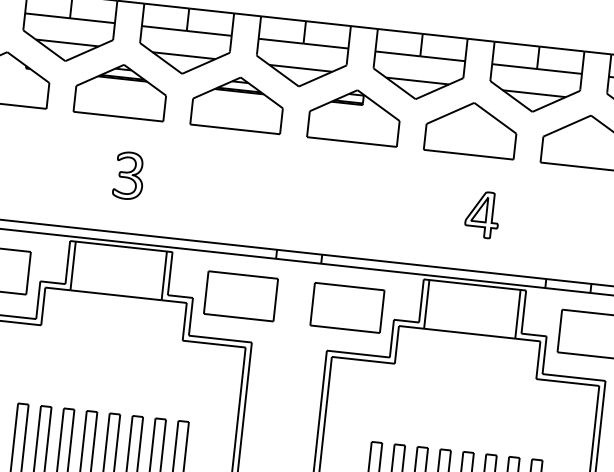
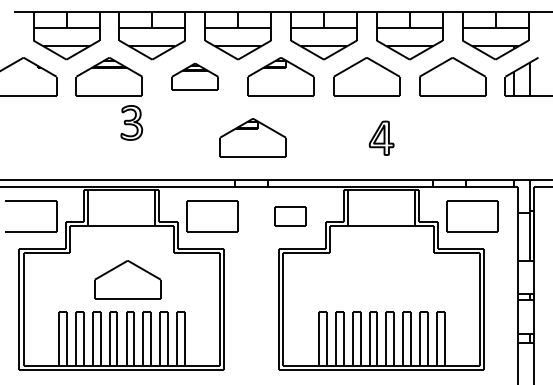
part: (237, 103) -> (194, 76), size x0.7
part: (128, 175) -> (131, 122), moved
part: (306, 194) -> (252, 137), added
part: (346, 307) -> (290, 216), size x0.6
part: (115, 369) -> (127, 279), added

